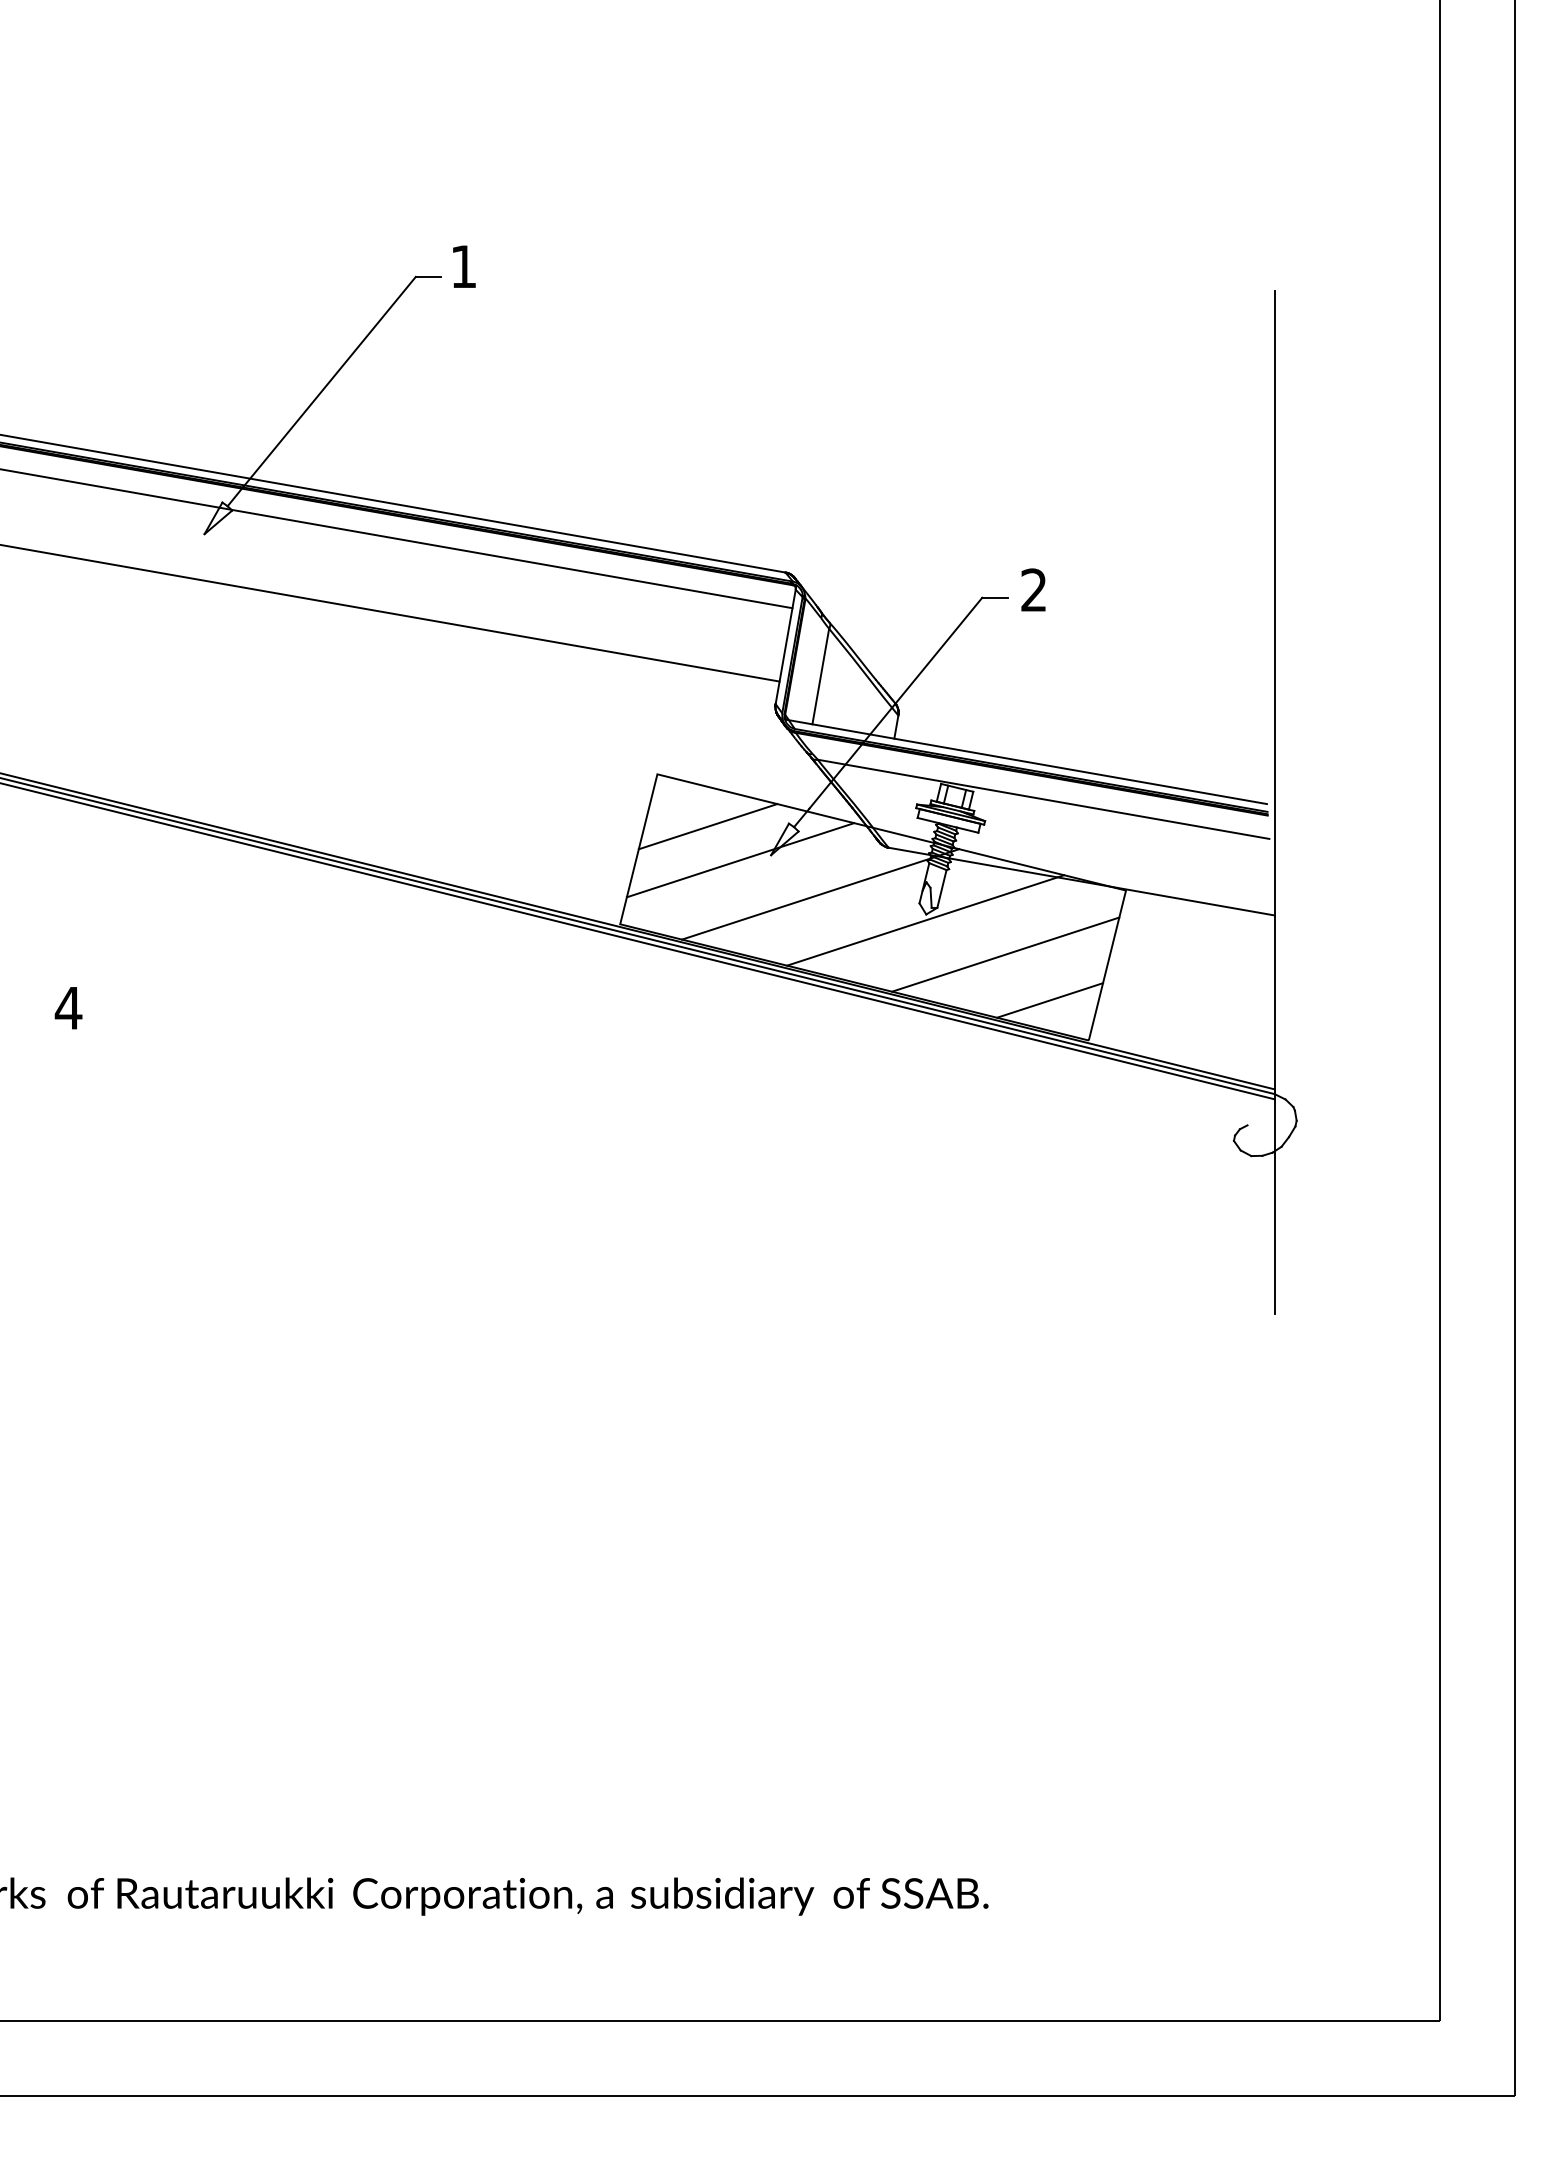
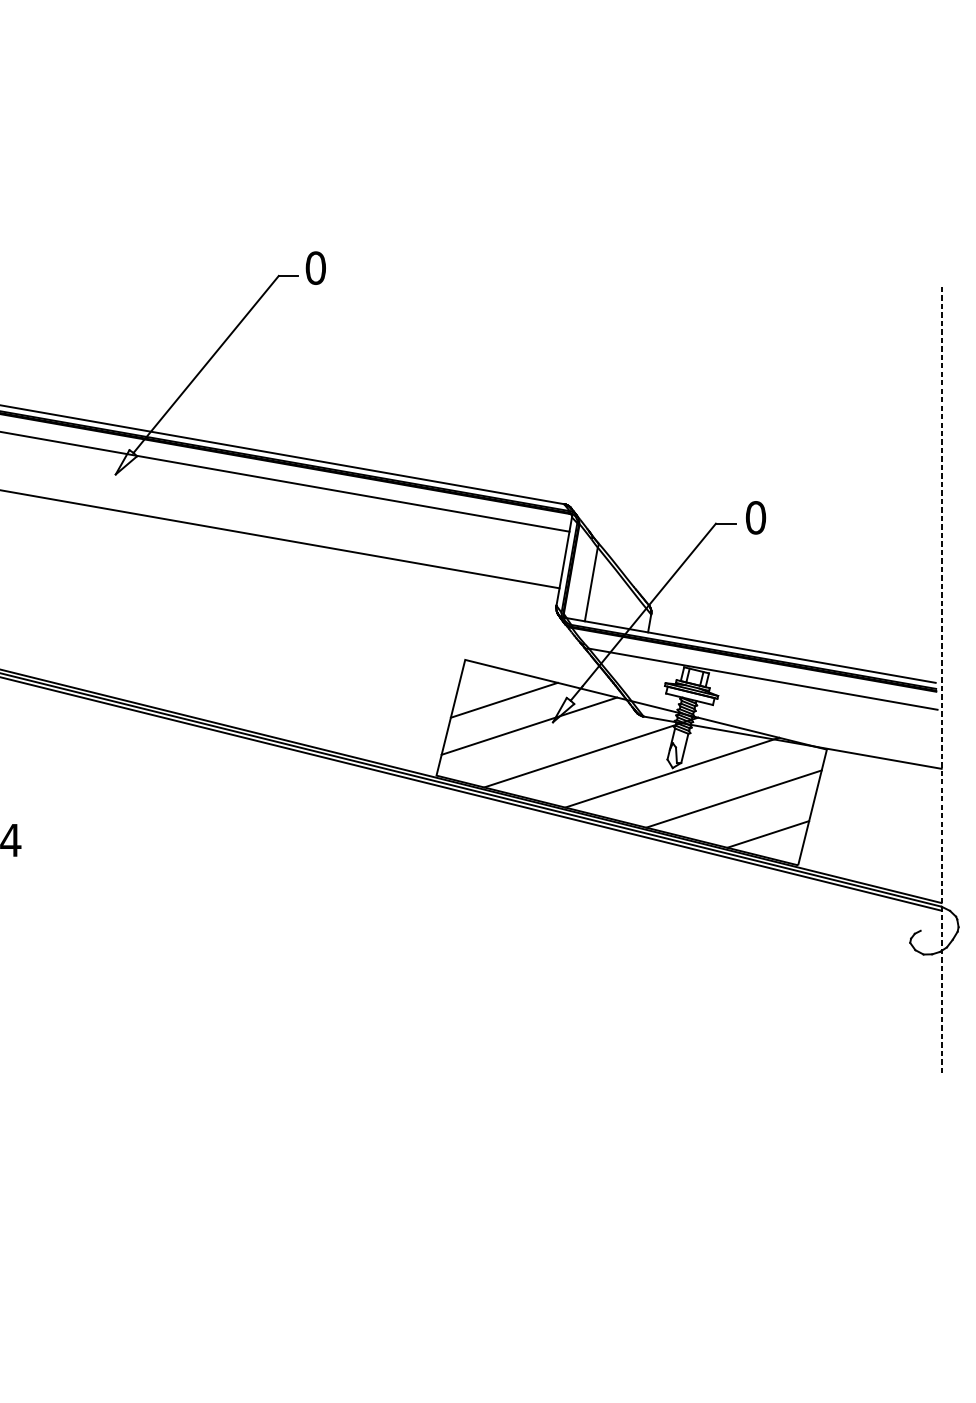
text: (463, 266) -> (315, 267), 1 -> 0
text: (1034, 590) -> (756, 518), 2 -> 0
line: (1274, 802) -> (941, 681), solid -> dashed

